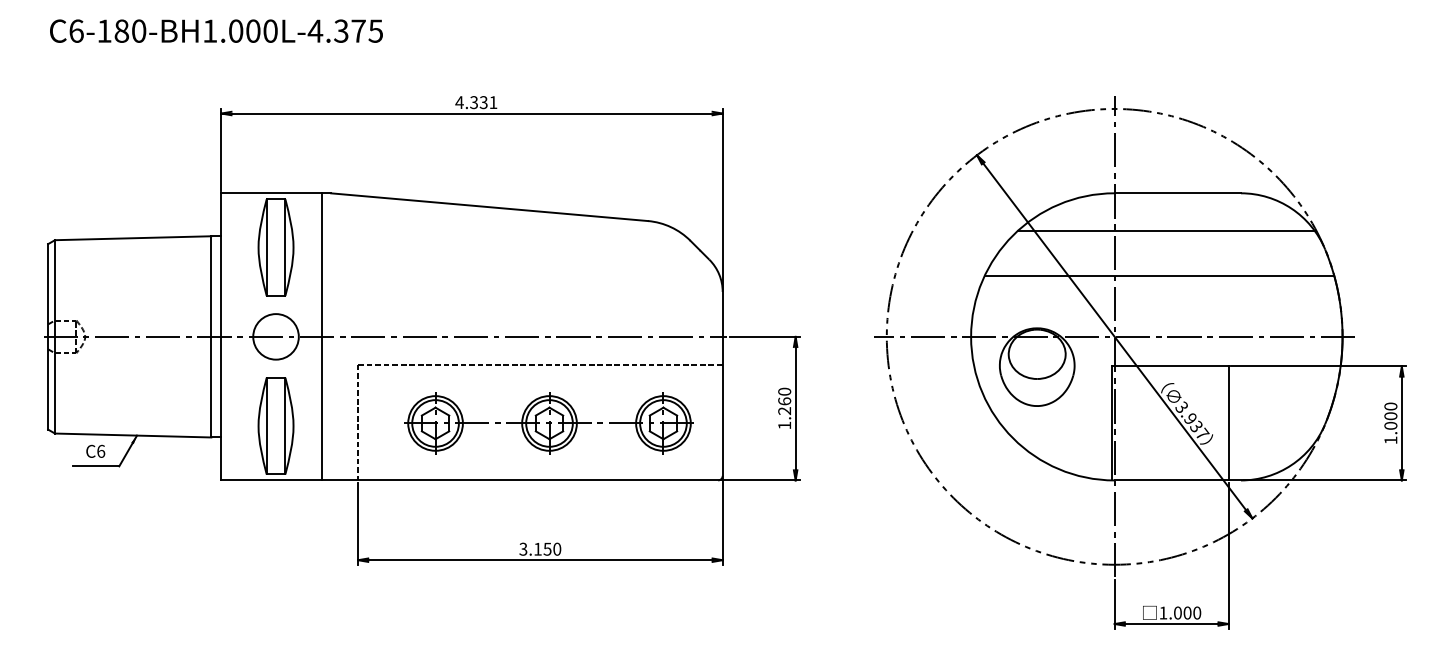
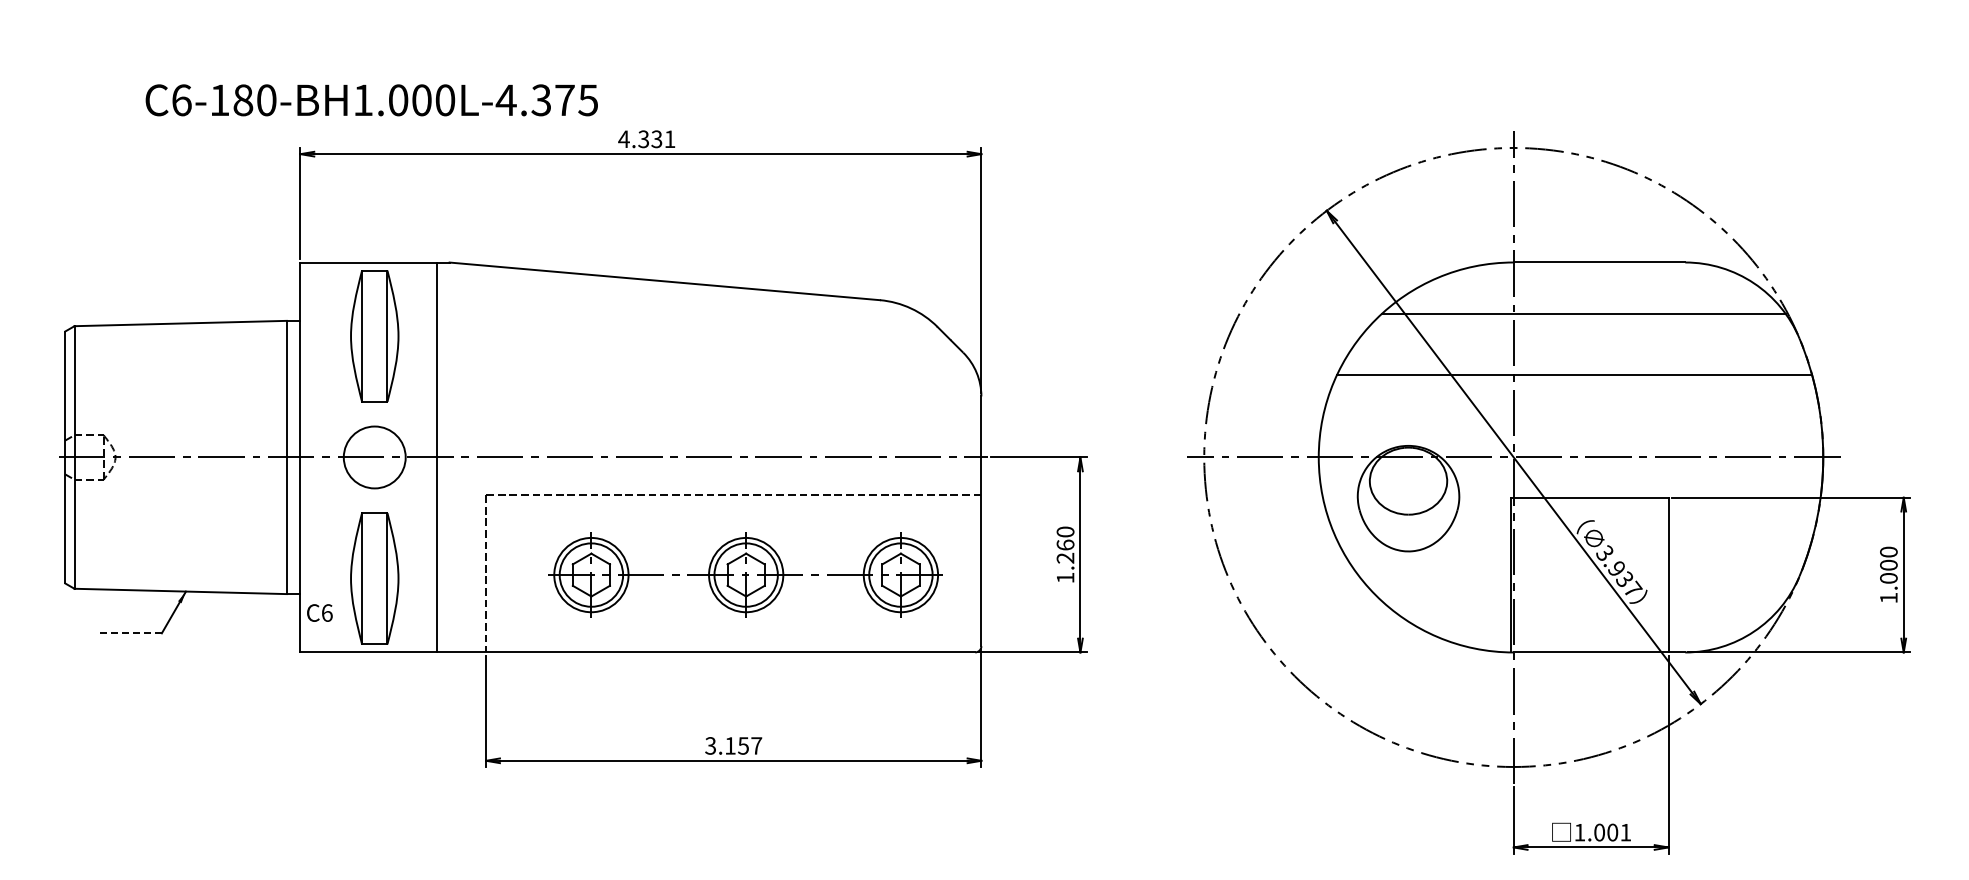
text: (216, 31) -> (371, 100), moved
text: (95, 451) -> (319, 612), moved
line: (96, 466) -> (130, 633), solid -> dashed
text: (557, 548) -> (756, 745), 3.150 -> 3.157
text: (1196, 612) -> (1625, 832), 1.000 -> 1.001

